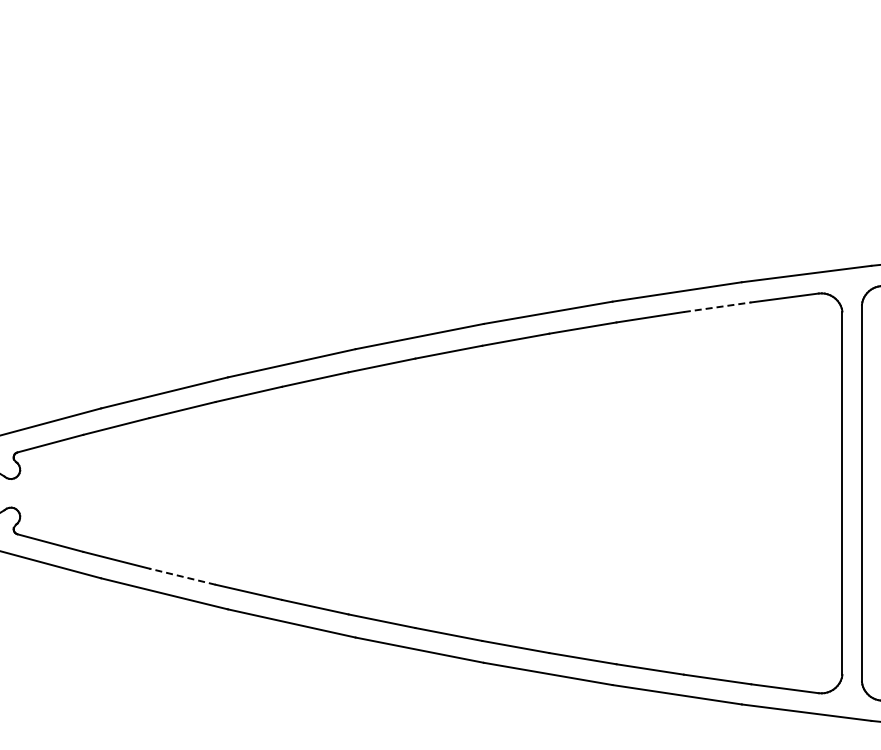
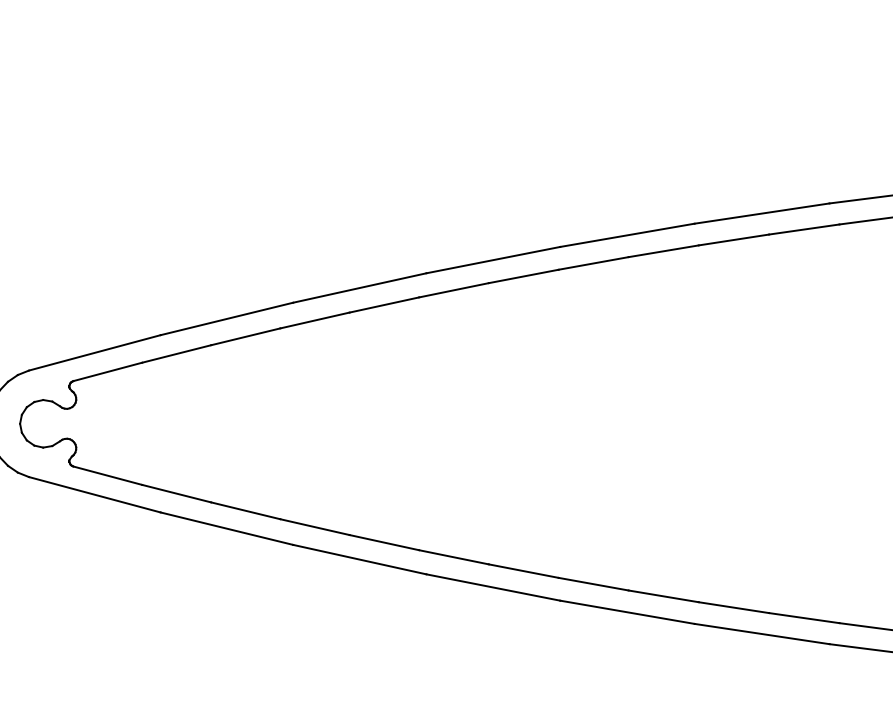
line: (718, 307) -> (805, 229), dashed -> solid
line: (182, 576) -> (245, 510), dashed -> solid

